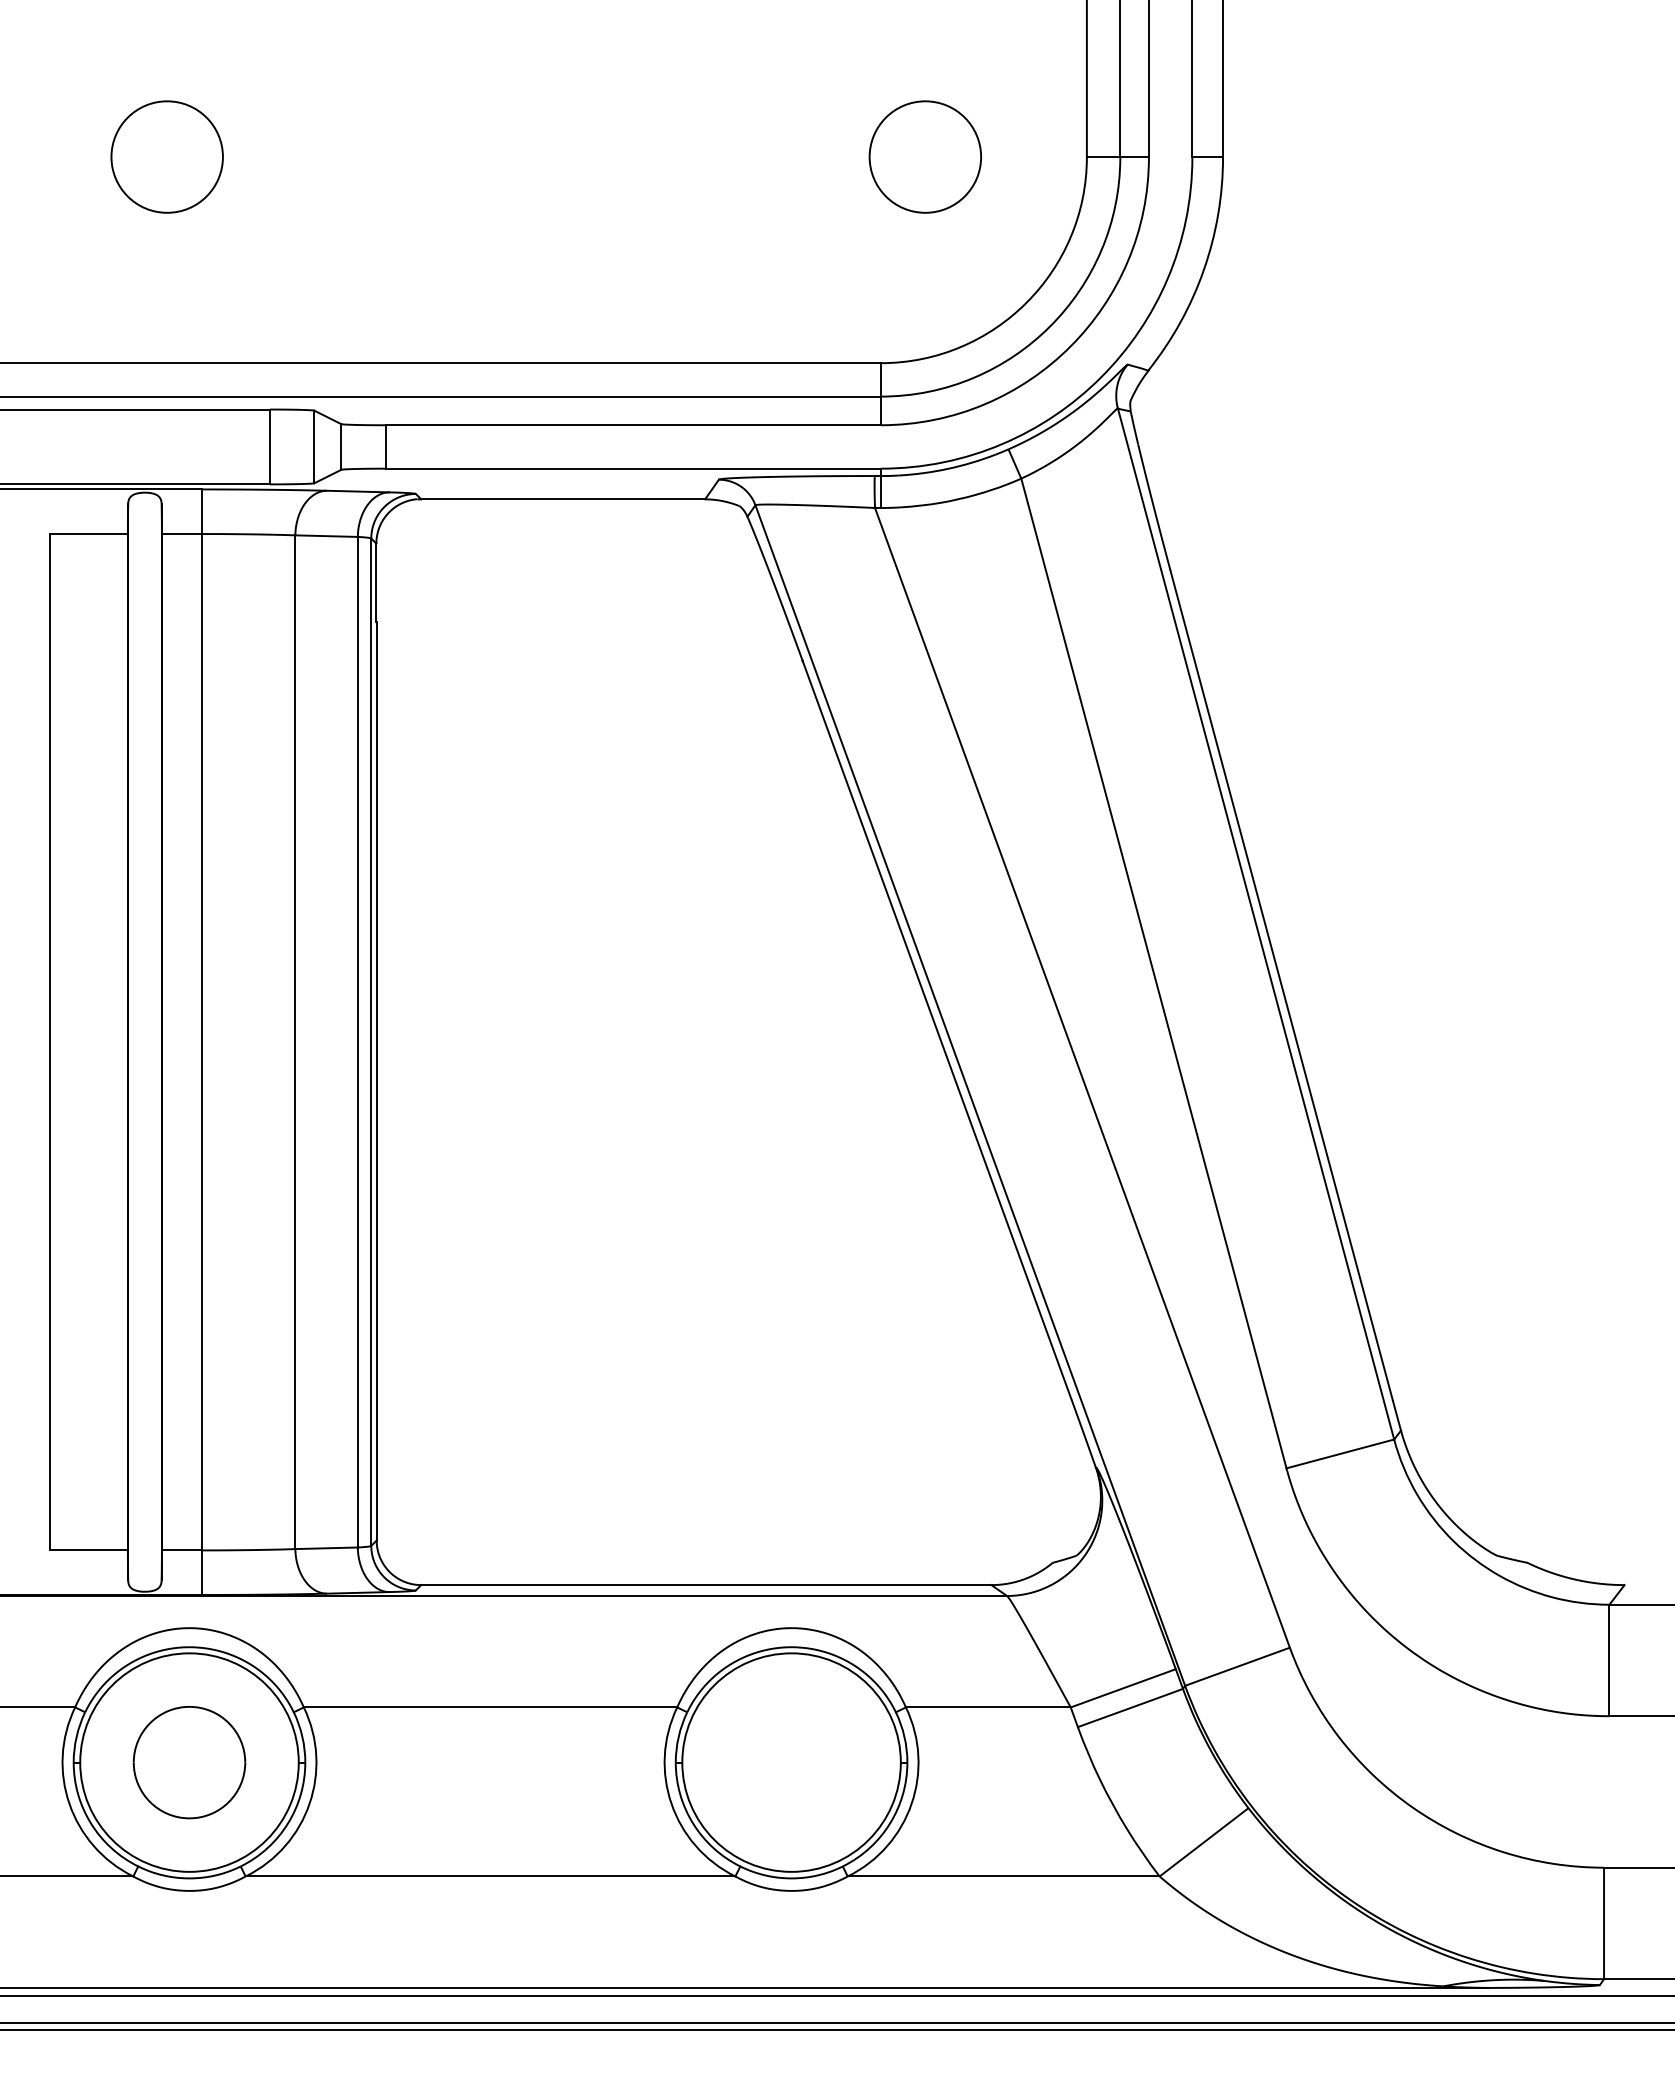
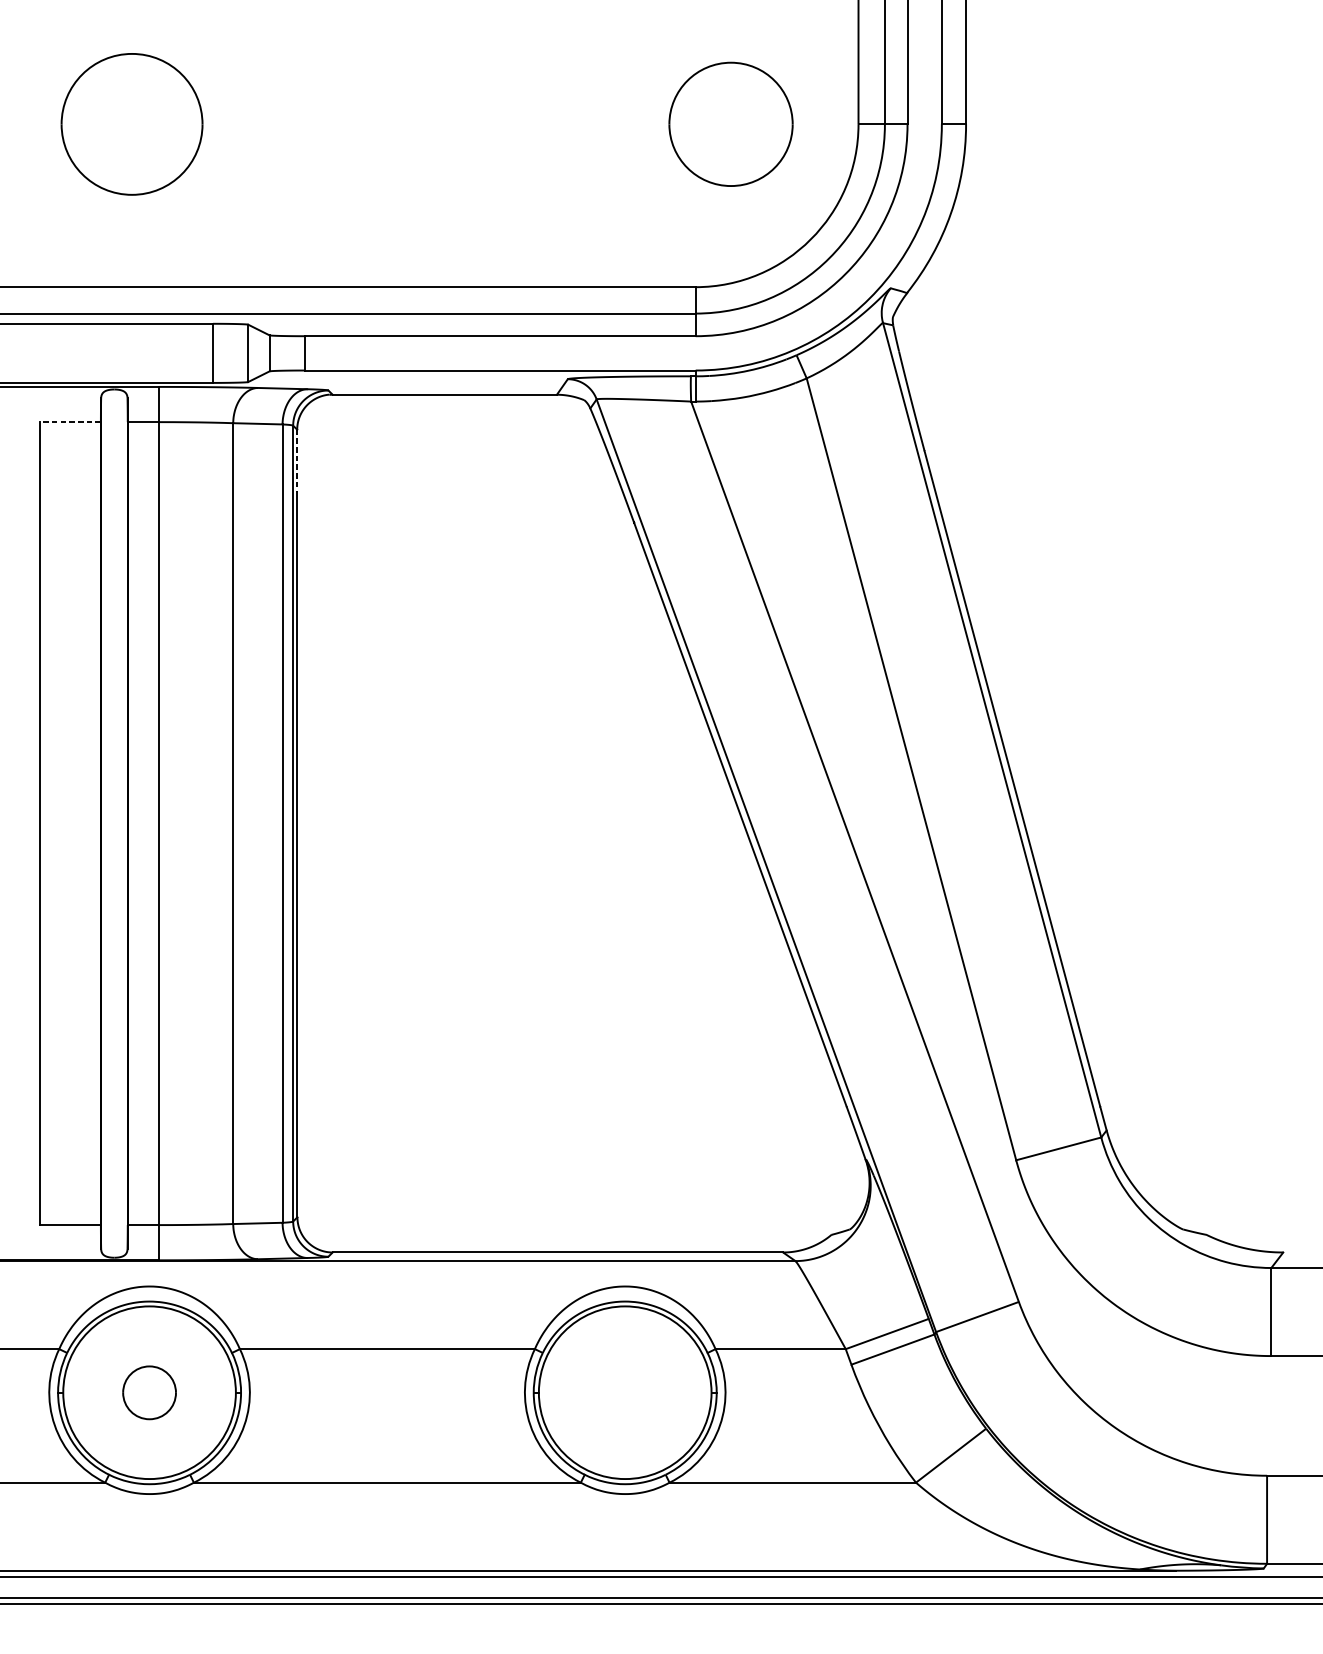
part: (166, 156) -> (131, 123), size x1.6
part: (924, 156) -> (730, 123), size x1.4
line: (89, 534) -> (70, 422), solid -> dashed
line: (376, 583) -> (297, 461), solid -> dashed
part: (189, 1762) -> (149, 1392), size x0.6

